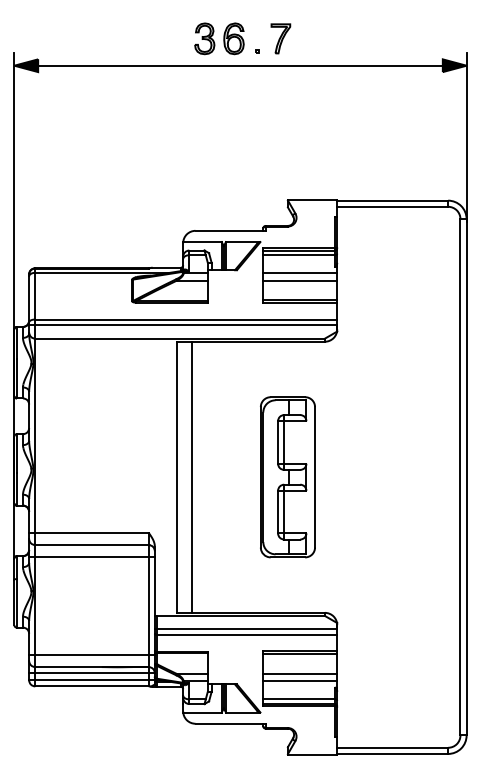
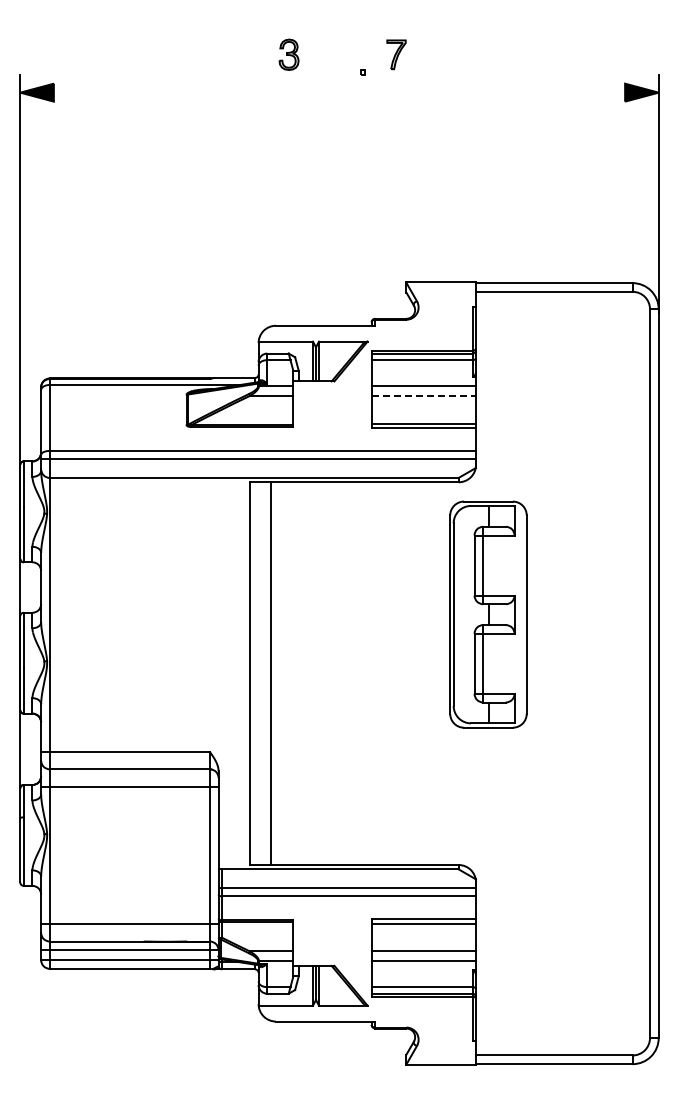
part: (204, 38) -> (288, 54), size x0.7
part: (233, 38) -> (329, 54), removed
part: (280, 38) -> (396, 54), size x0.7
line: (240, 65) -> (339, 92), removed
line: (300, 280) -> (424, 395), solid -> dashed
part: (287, 477) -> (488, 614), moved

